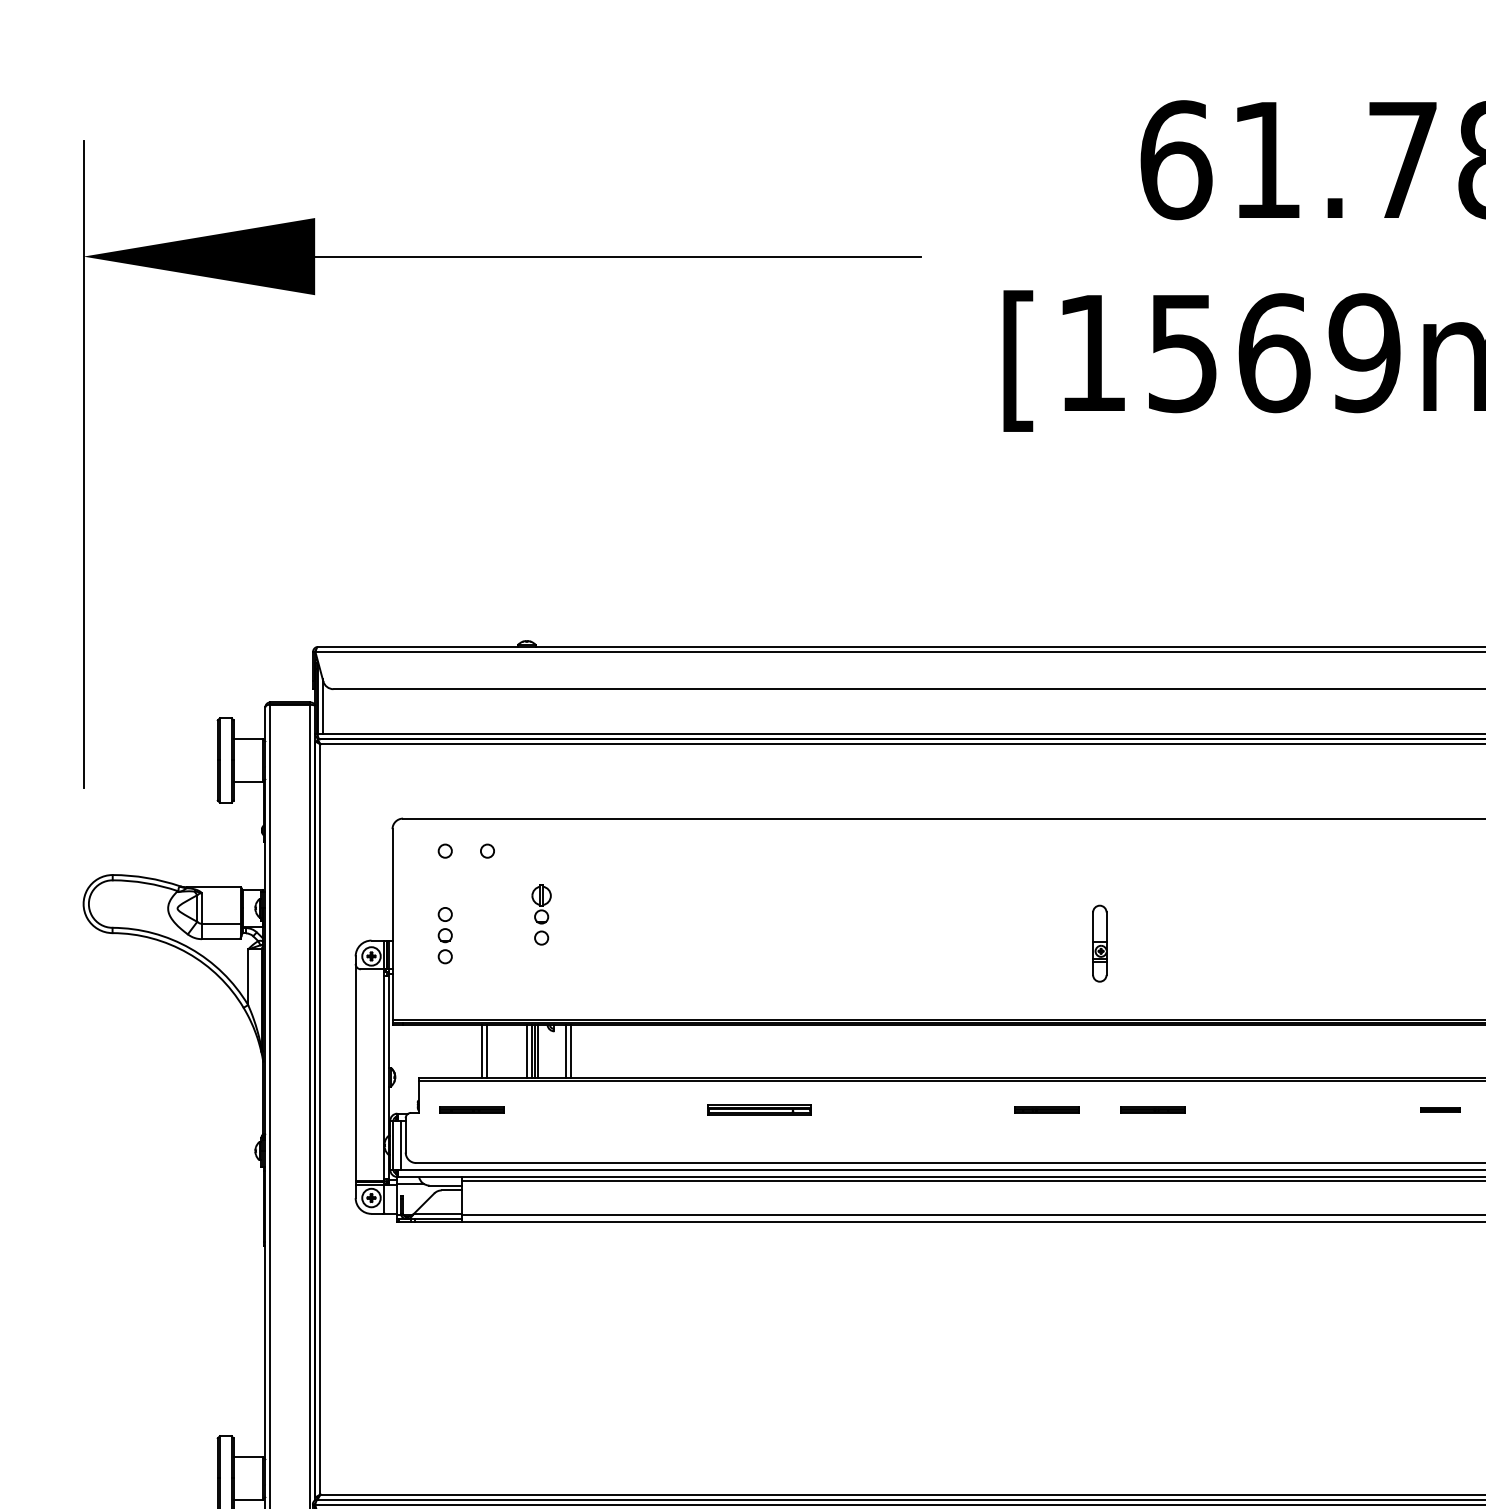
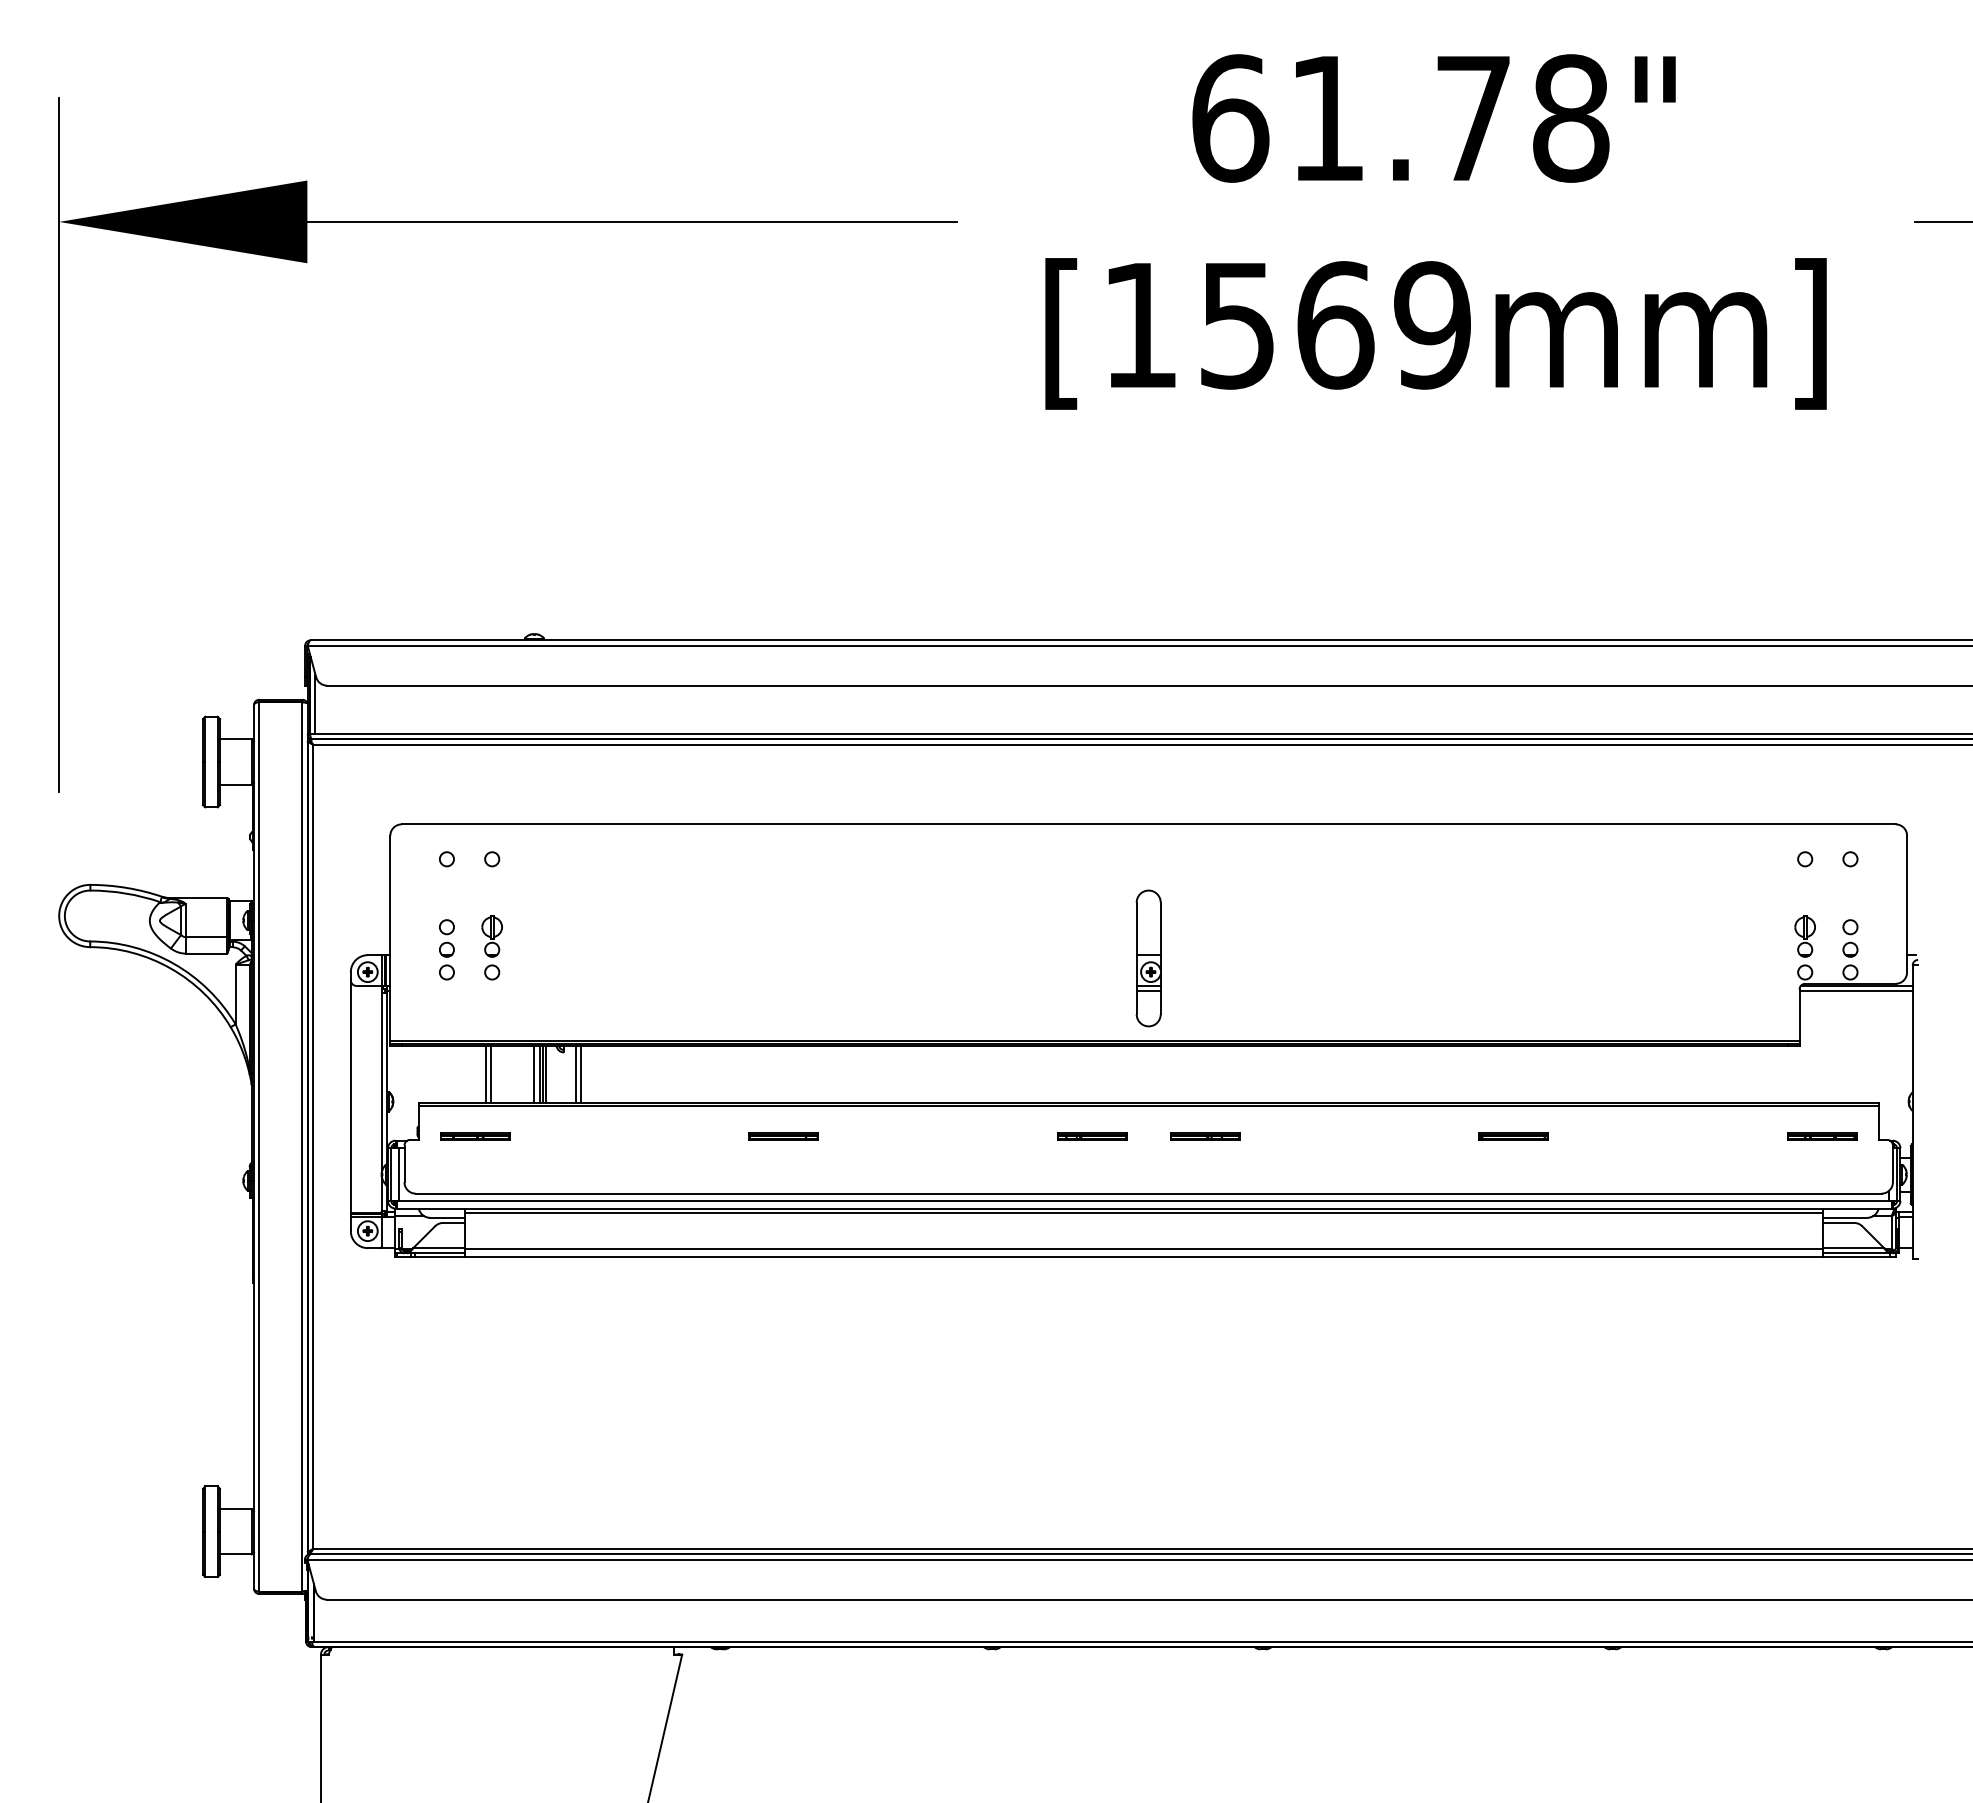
part: (540, 914) -> (491, 947), moved
part: (1099, 943) -> (1148, 958), size x1.67
part: (759, 1109) -> (783, 1136), size x0.62
part: (1440, 1109) -> (1513, 1136), size x1.67

